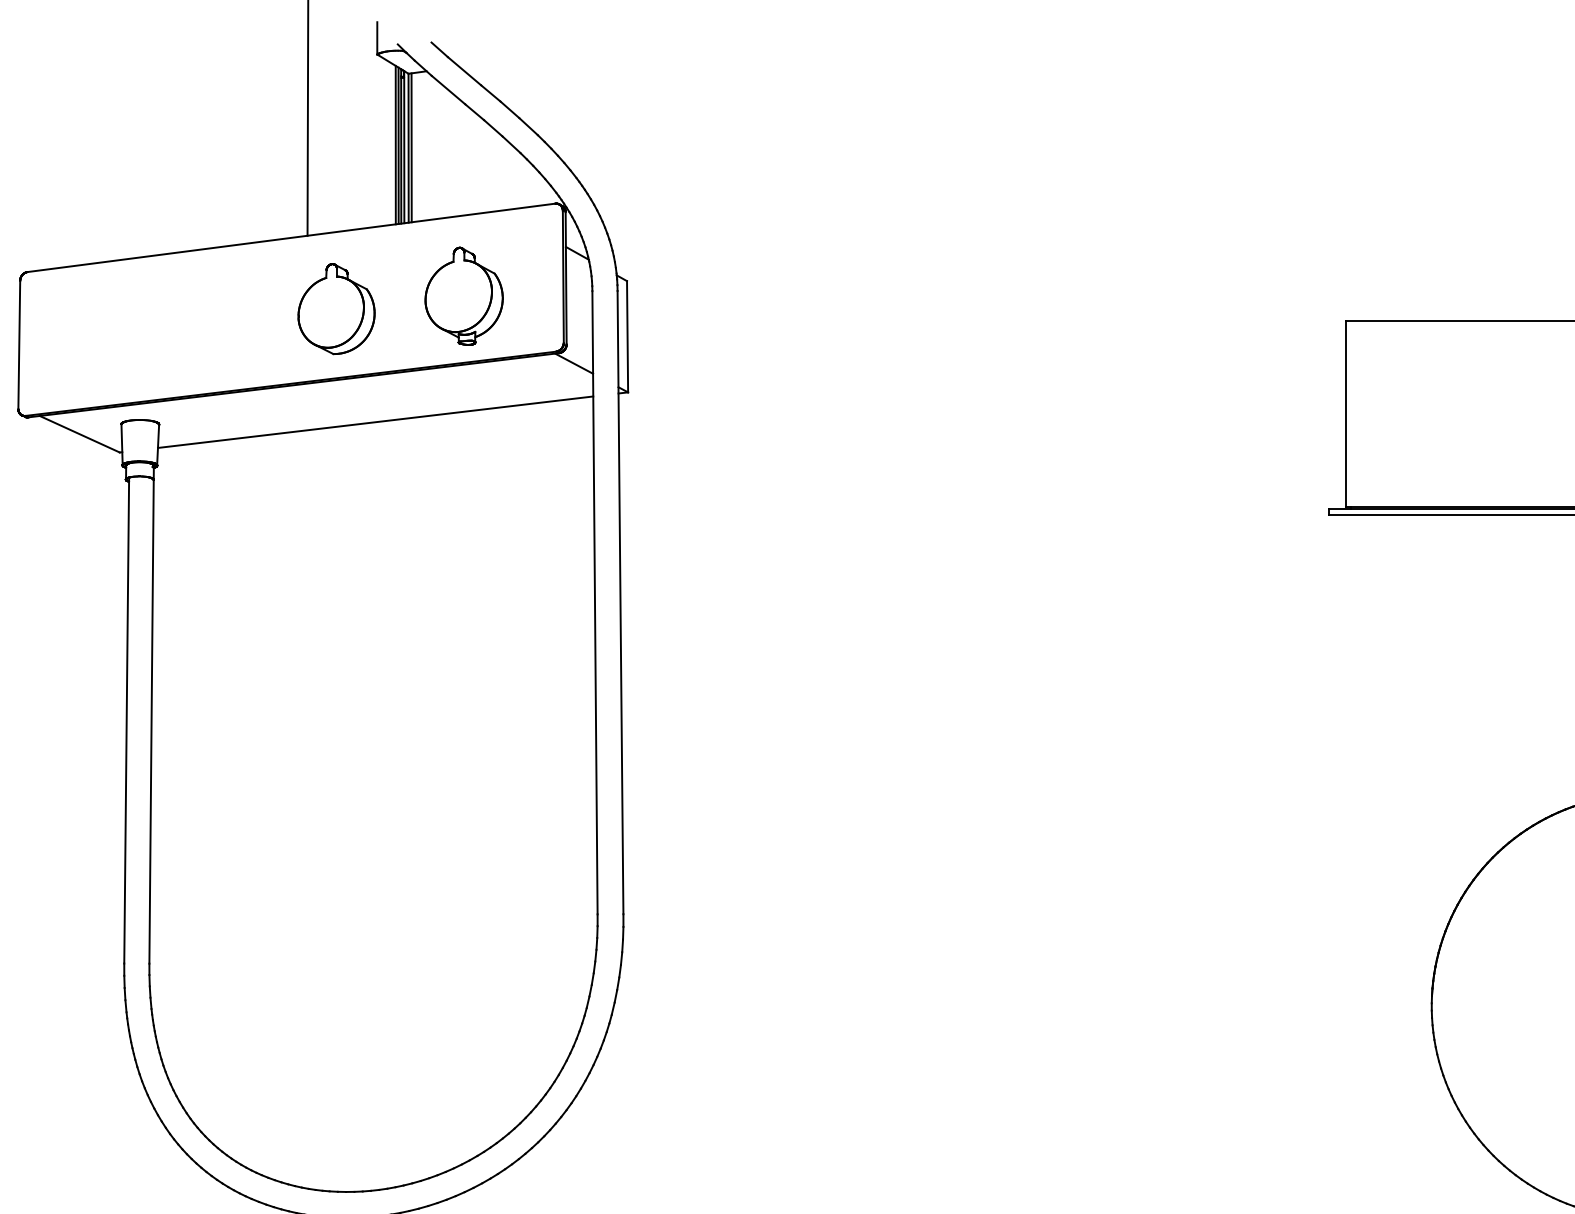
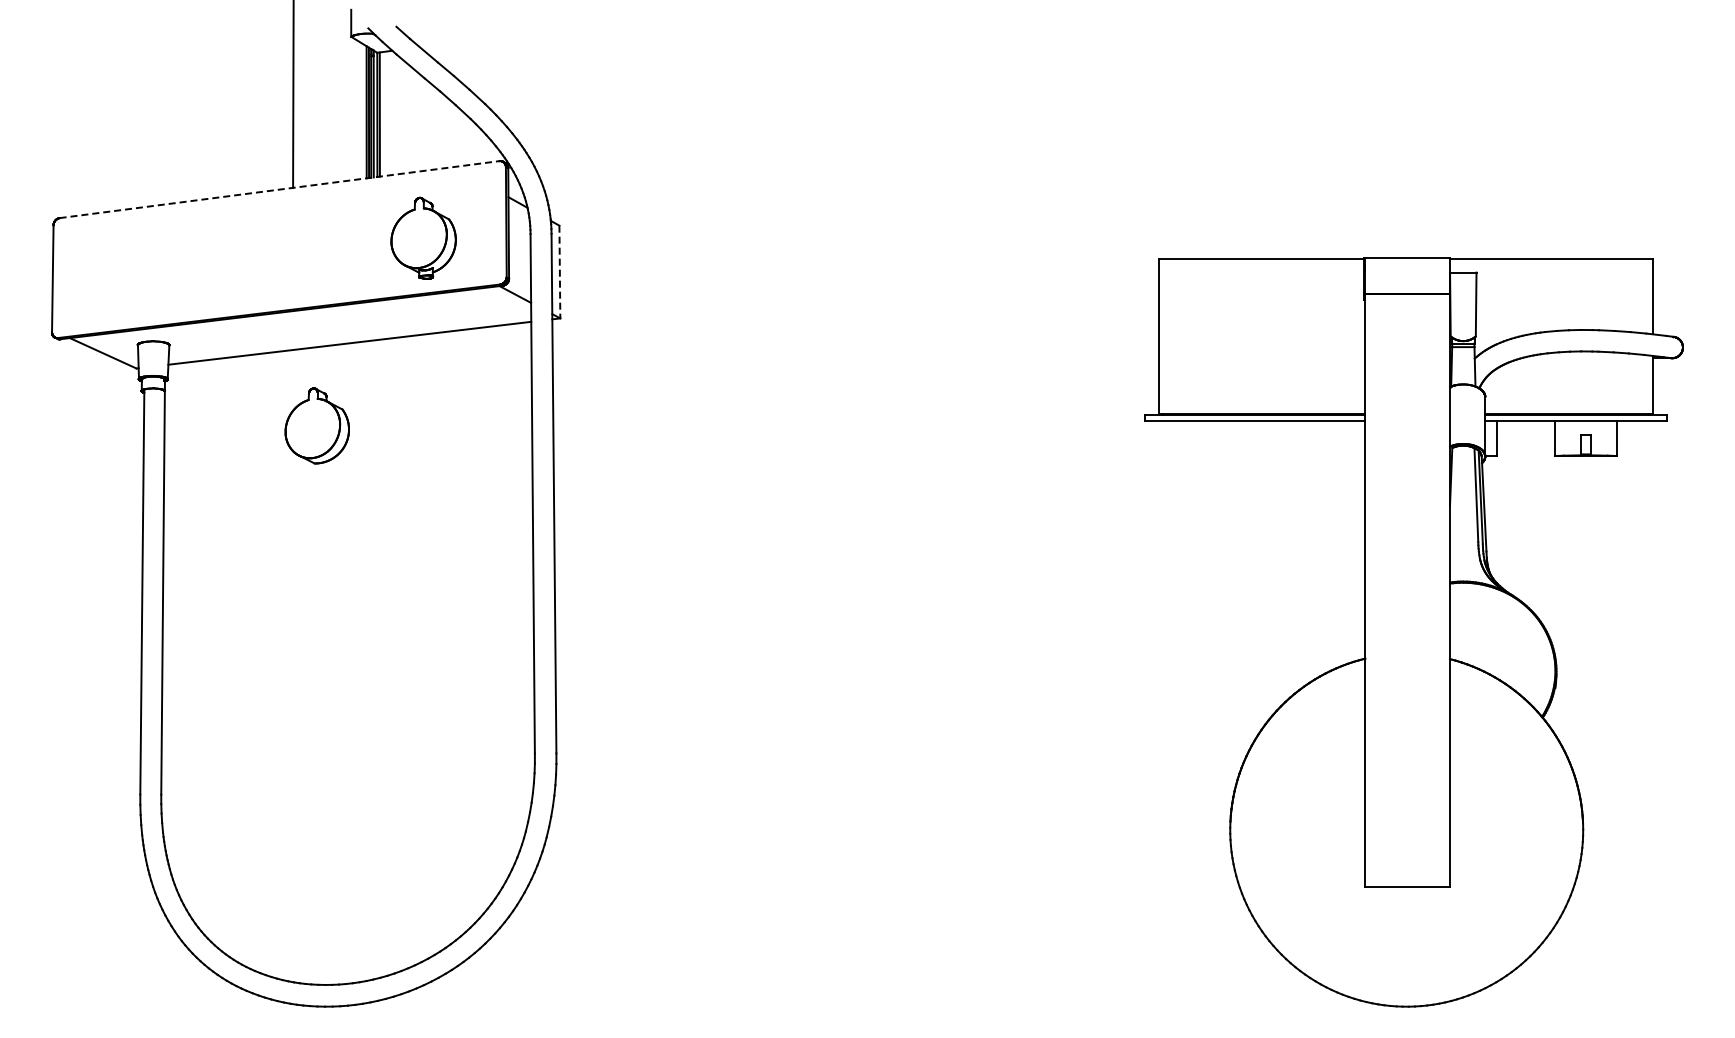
line: (291, 237) -> (279, 189), solid -> dashed
part: (335, 308) -> (316, 425), moved
line: (627, 337) -> (559, 272), solid -> dashed

